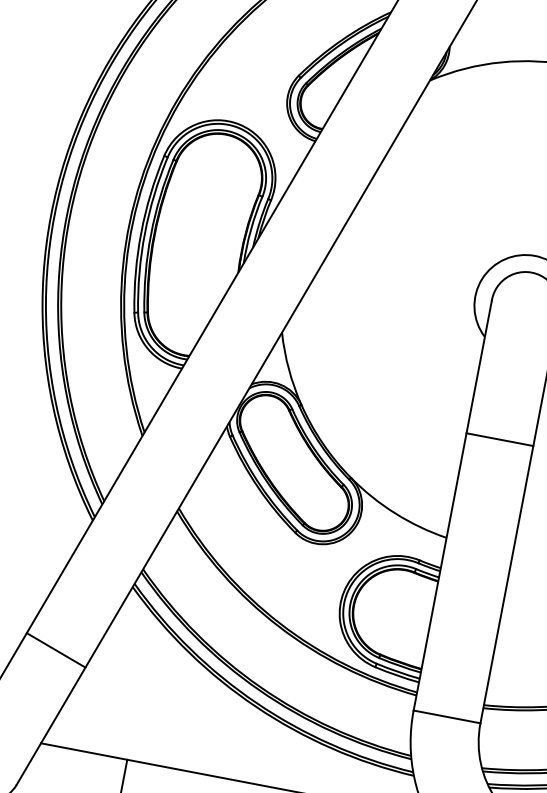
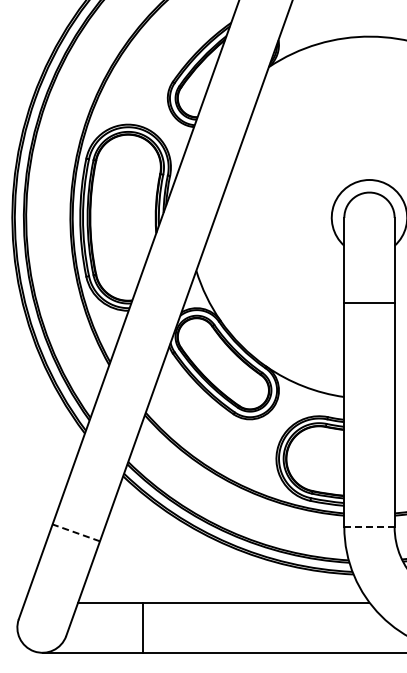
line: (499, 439) -> (369, 303), moved
line: (55, 649) -> (75, 532), solid -> dashed
line: (446, 717) -> (369, 527), solid -> dashed

